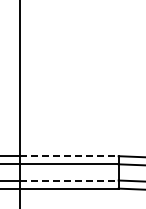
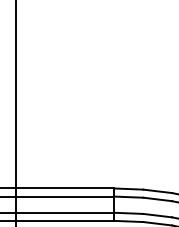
line: (69, 156) -> (65, 188), dashed -> solid
line: (69, 180) -> (65, 212), dashed -> solid

